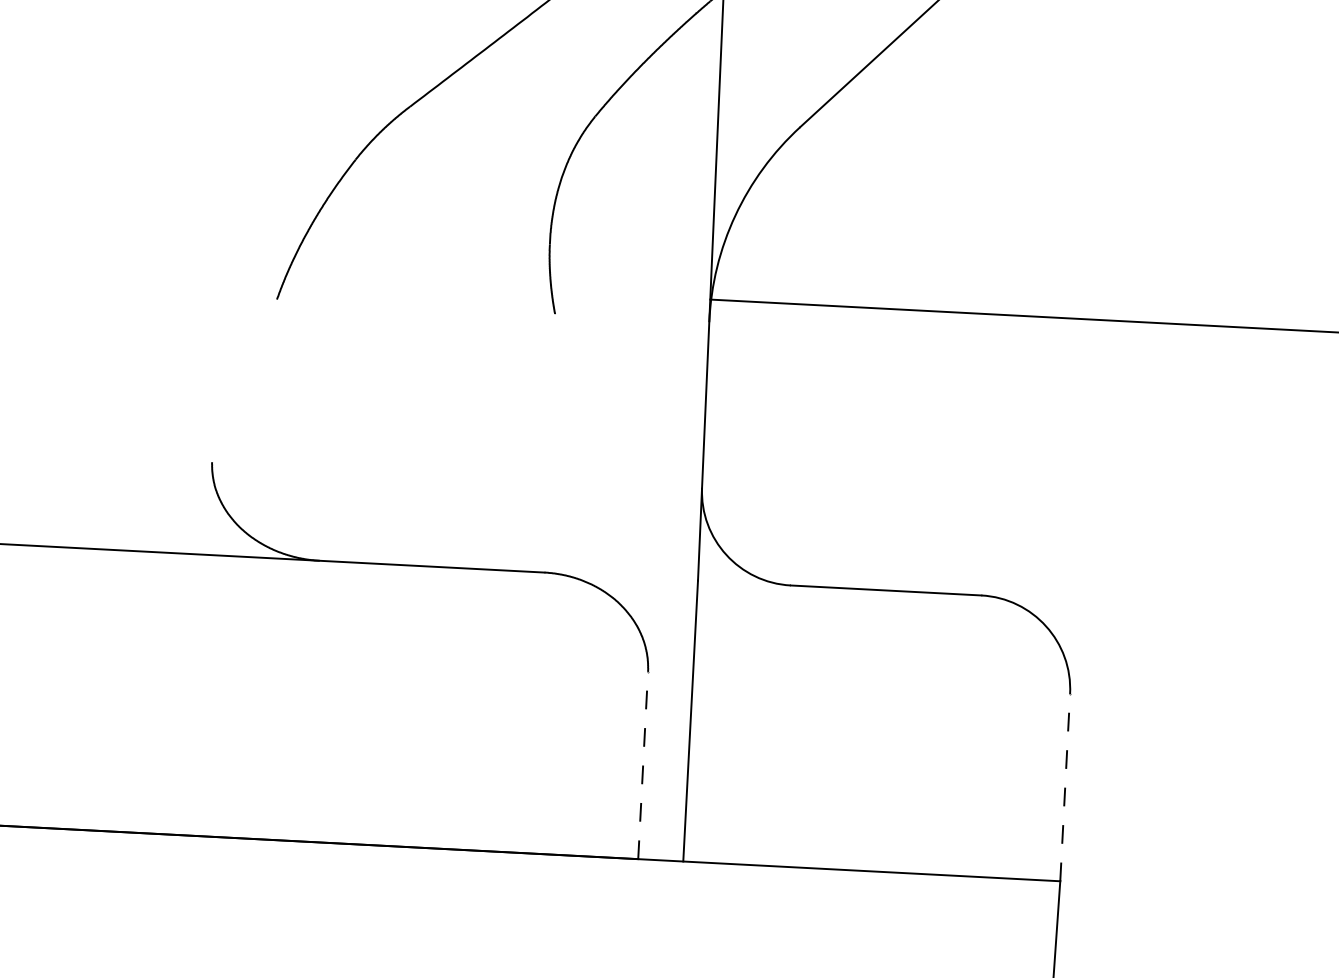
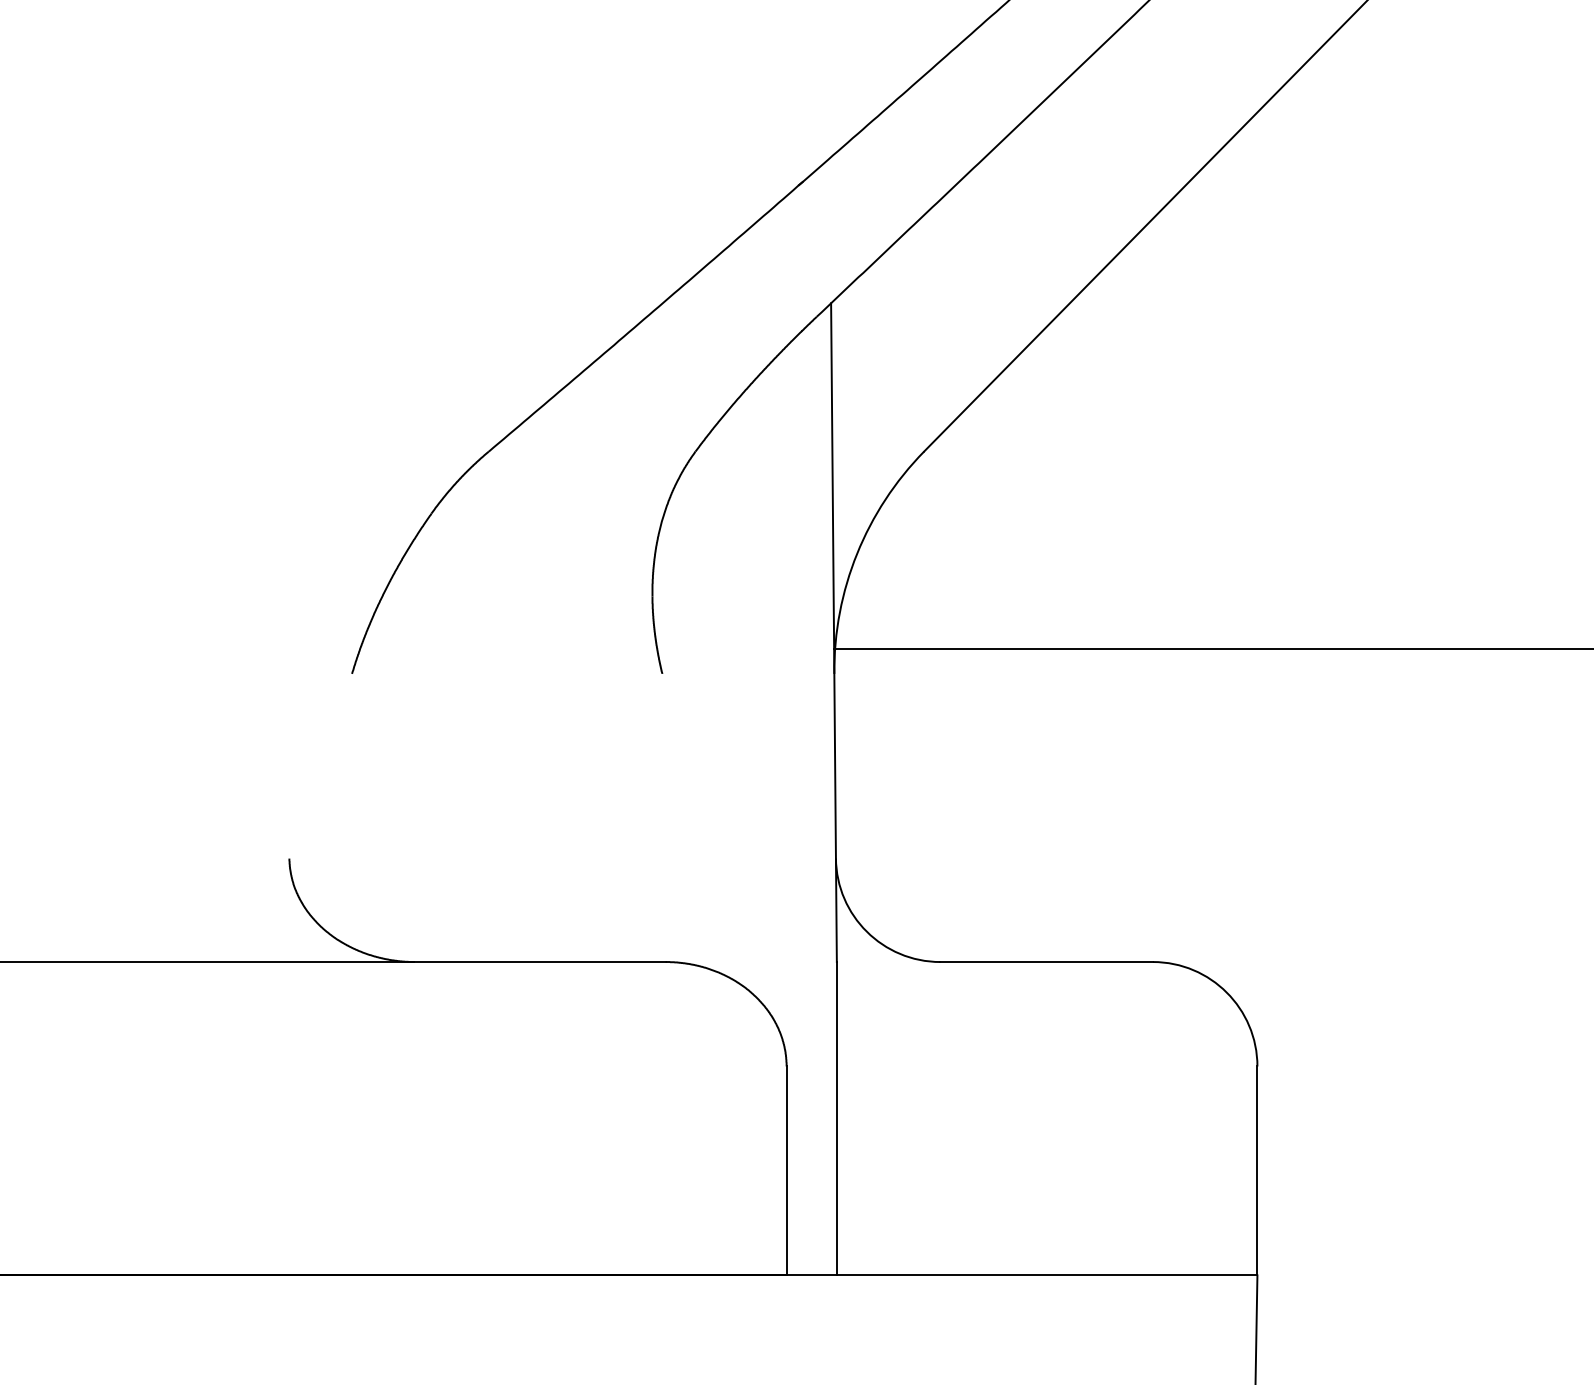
line: (643, 765) -> (786, 1170), dashed -> solid
line: (1065, 787) -> (1257, 1170), dashed -> solid

